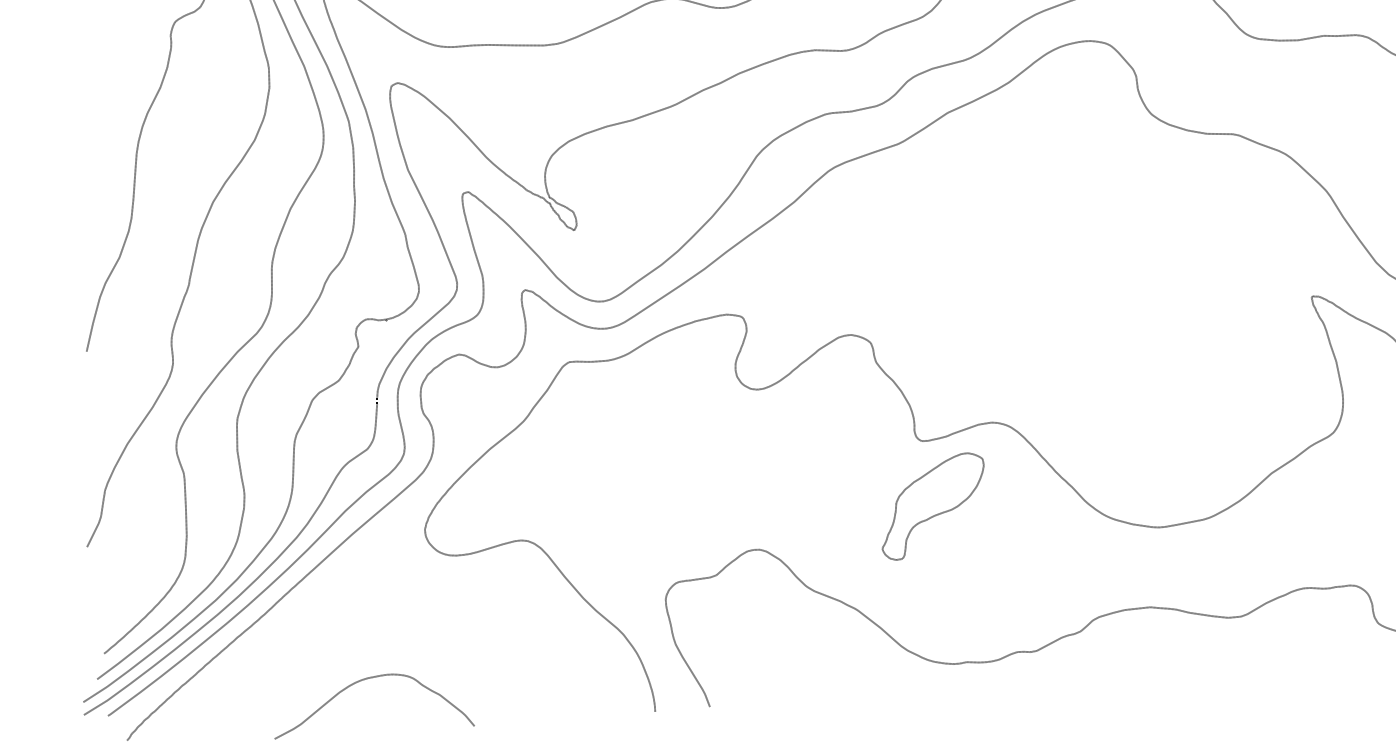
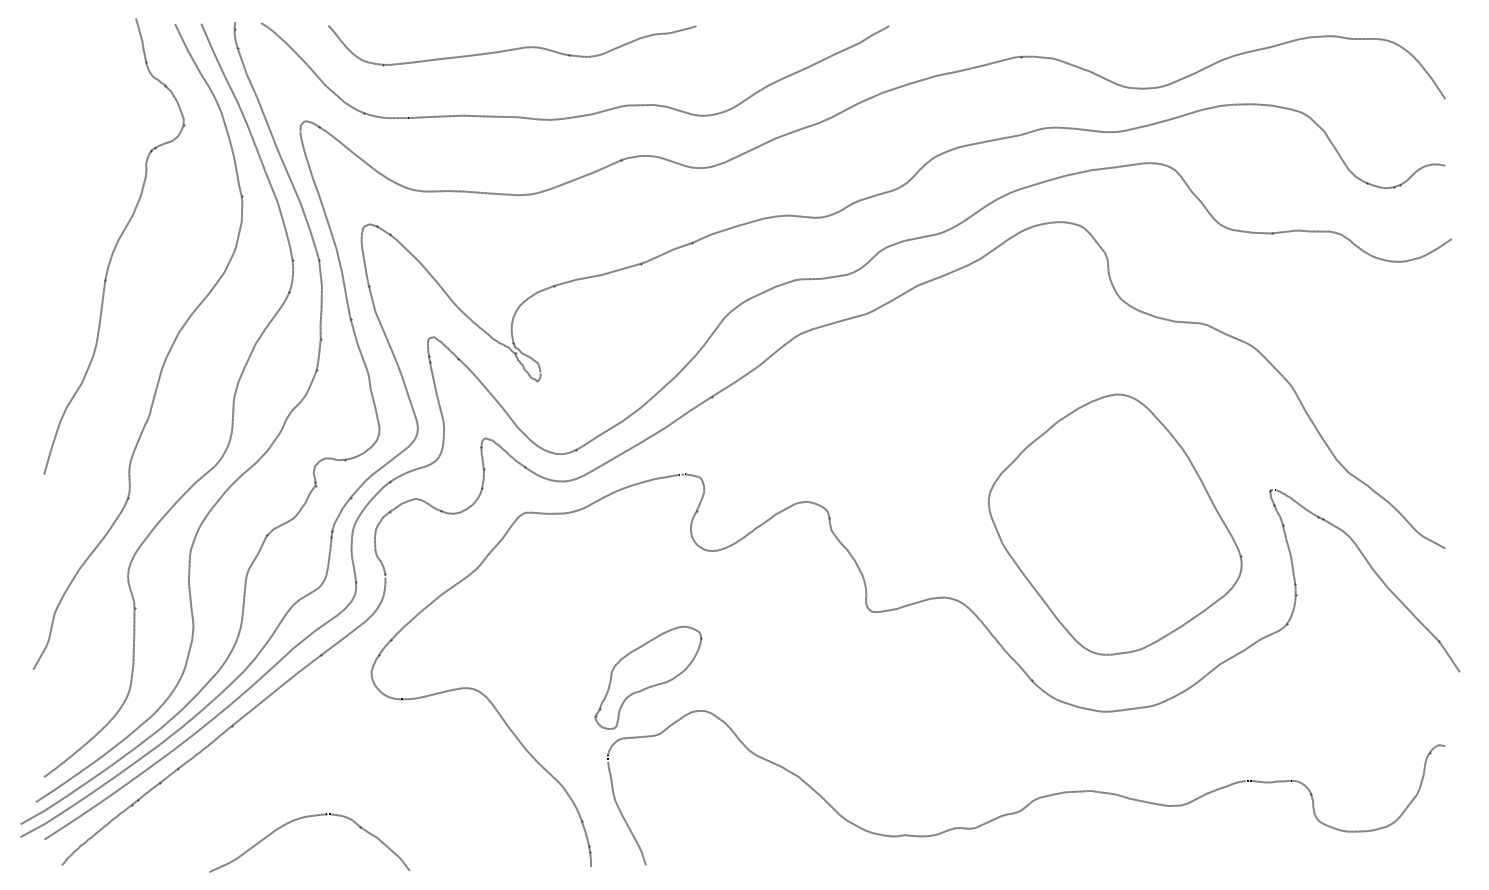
part: (1159, 339) -> (1115, 524), added
part: (933, 506) -> (648, 677), moved

